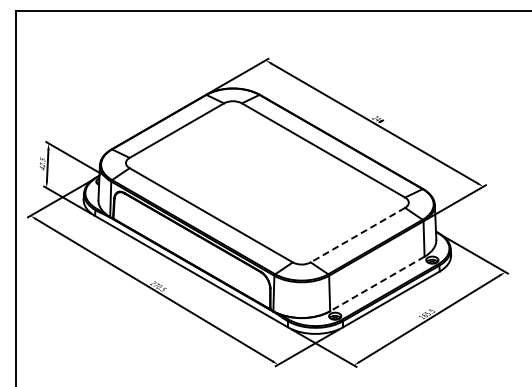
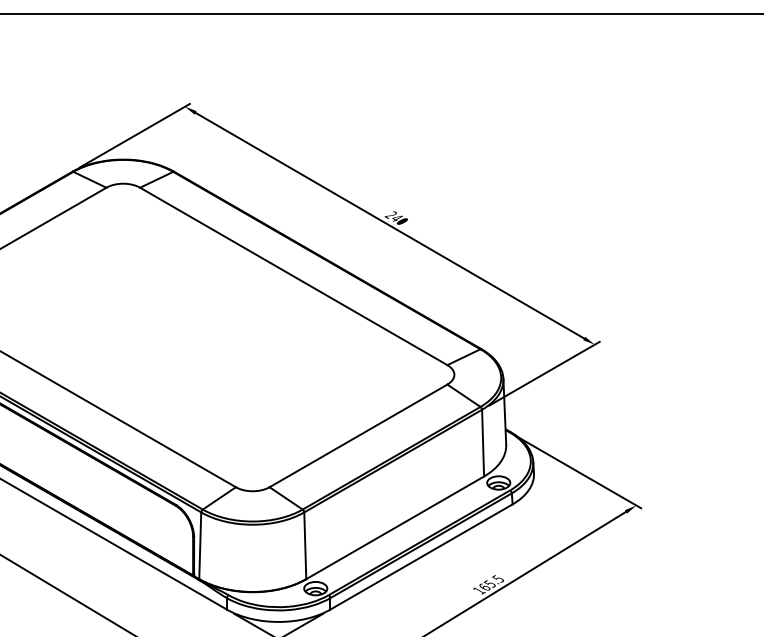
line: (357, 235) -> (357, 436), dashed -> solid
line: (377, 283) -> (395, 526), dashed -> solid

